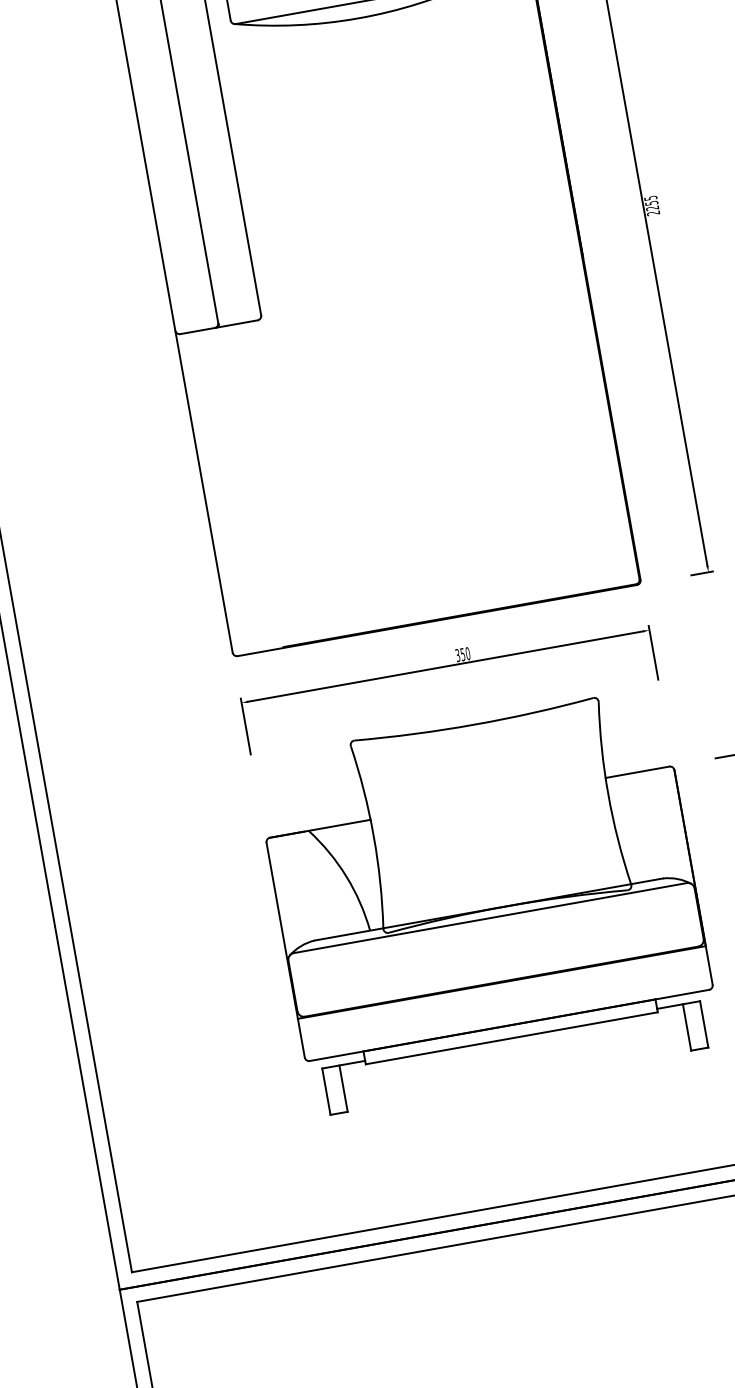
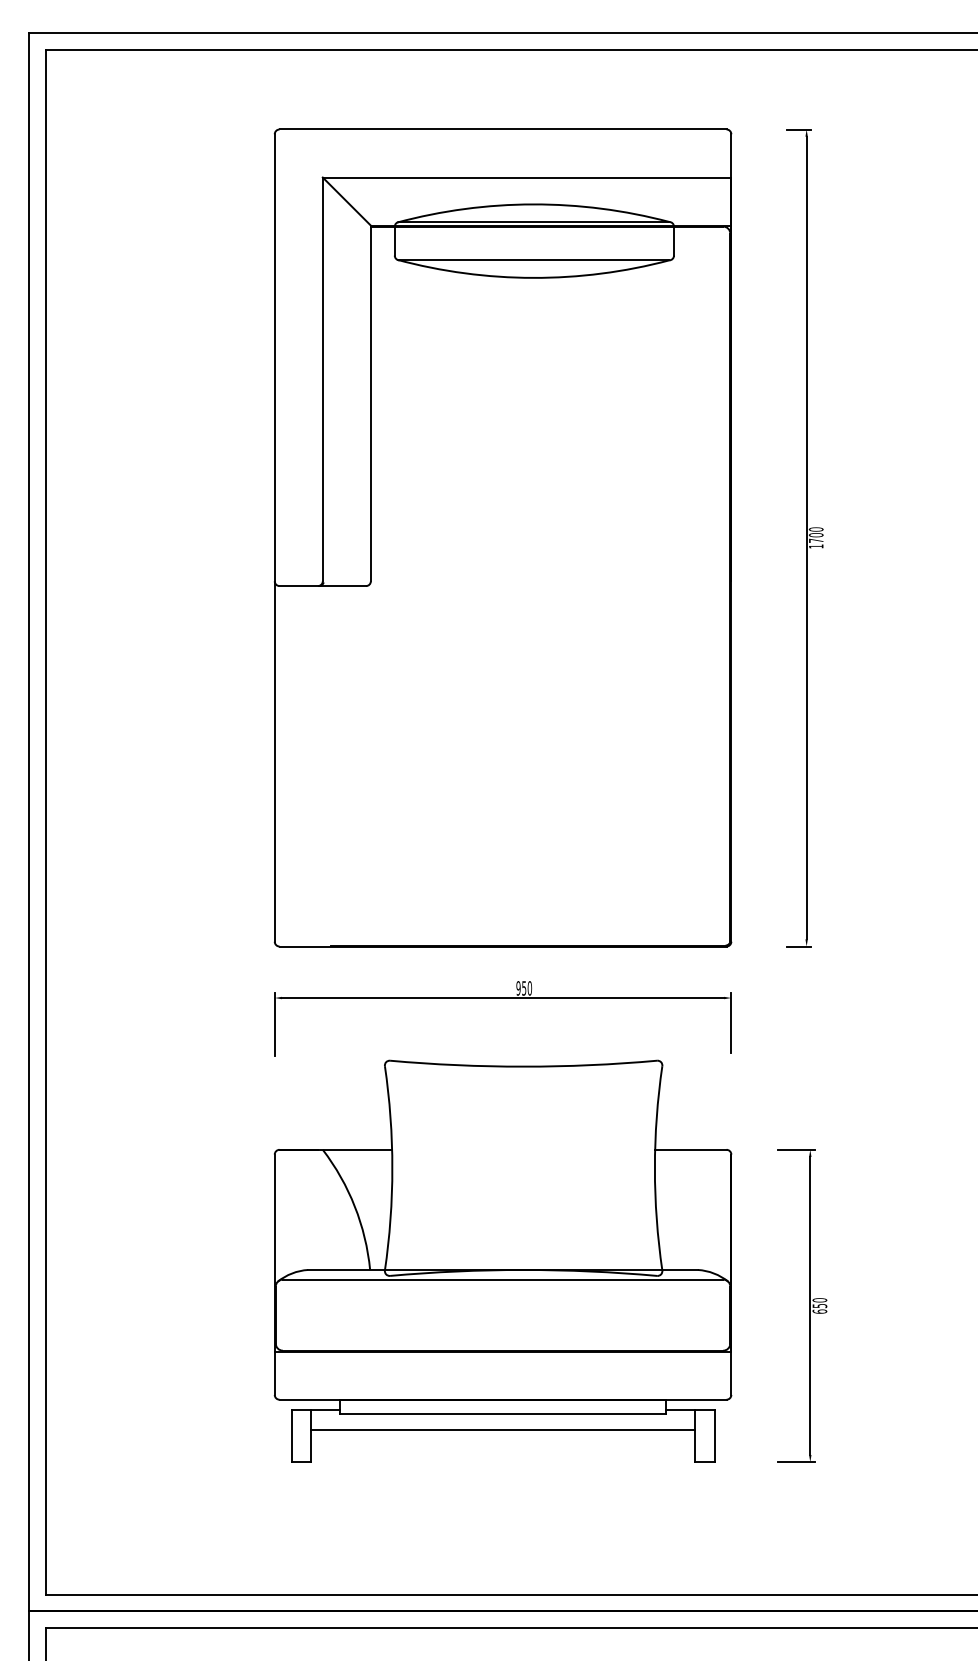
text: (651, 205) -> (815, 537), 2255 -> 1700
text: (457, 655) -> (518, 988), 350 -> 950
line: (513, 1052) -> (502, 1429), added

